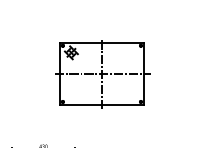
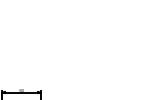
part: (102, 73) -> (57, 45), removed

